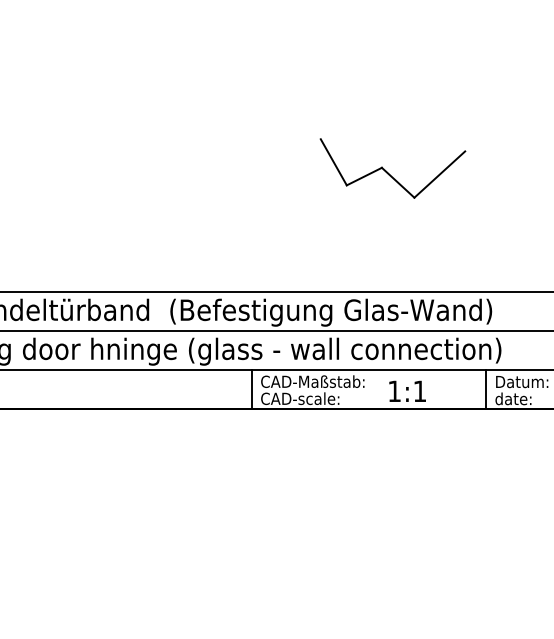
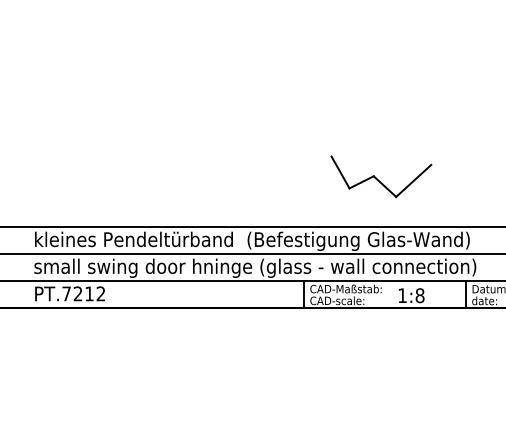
part: (393, 168) -> (381, 176), moved
text: (419, 391) -> (419, 295), 1:1 -> 1:8

